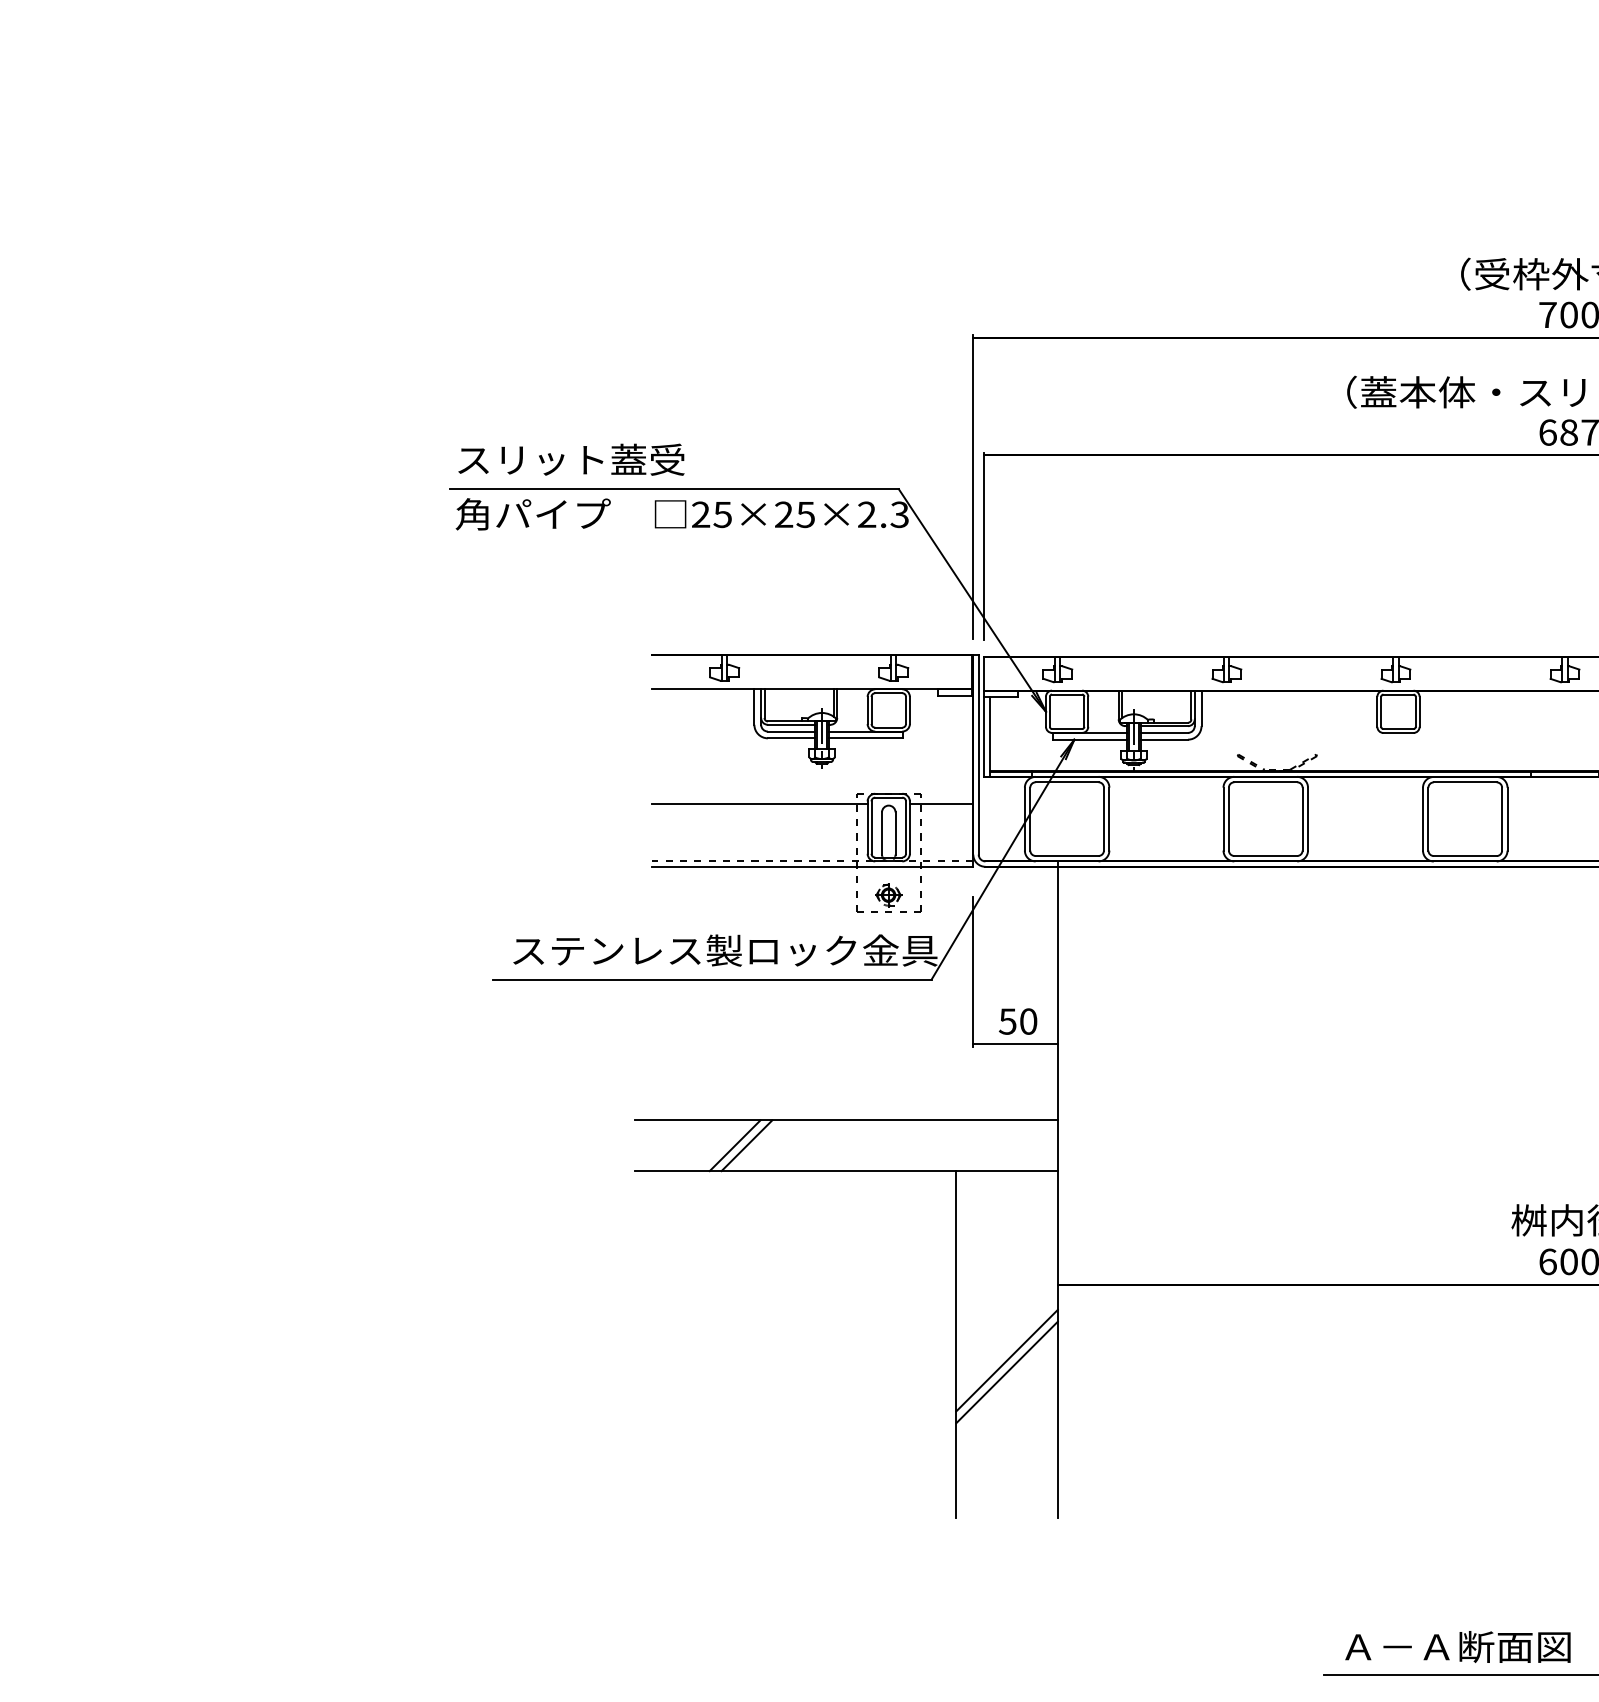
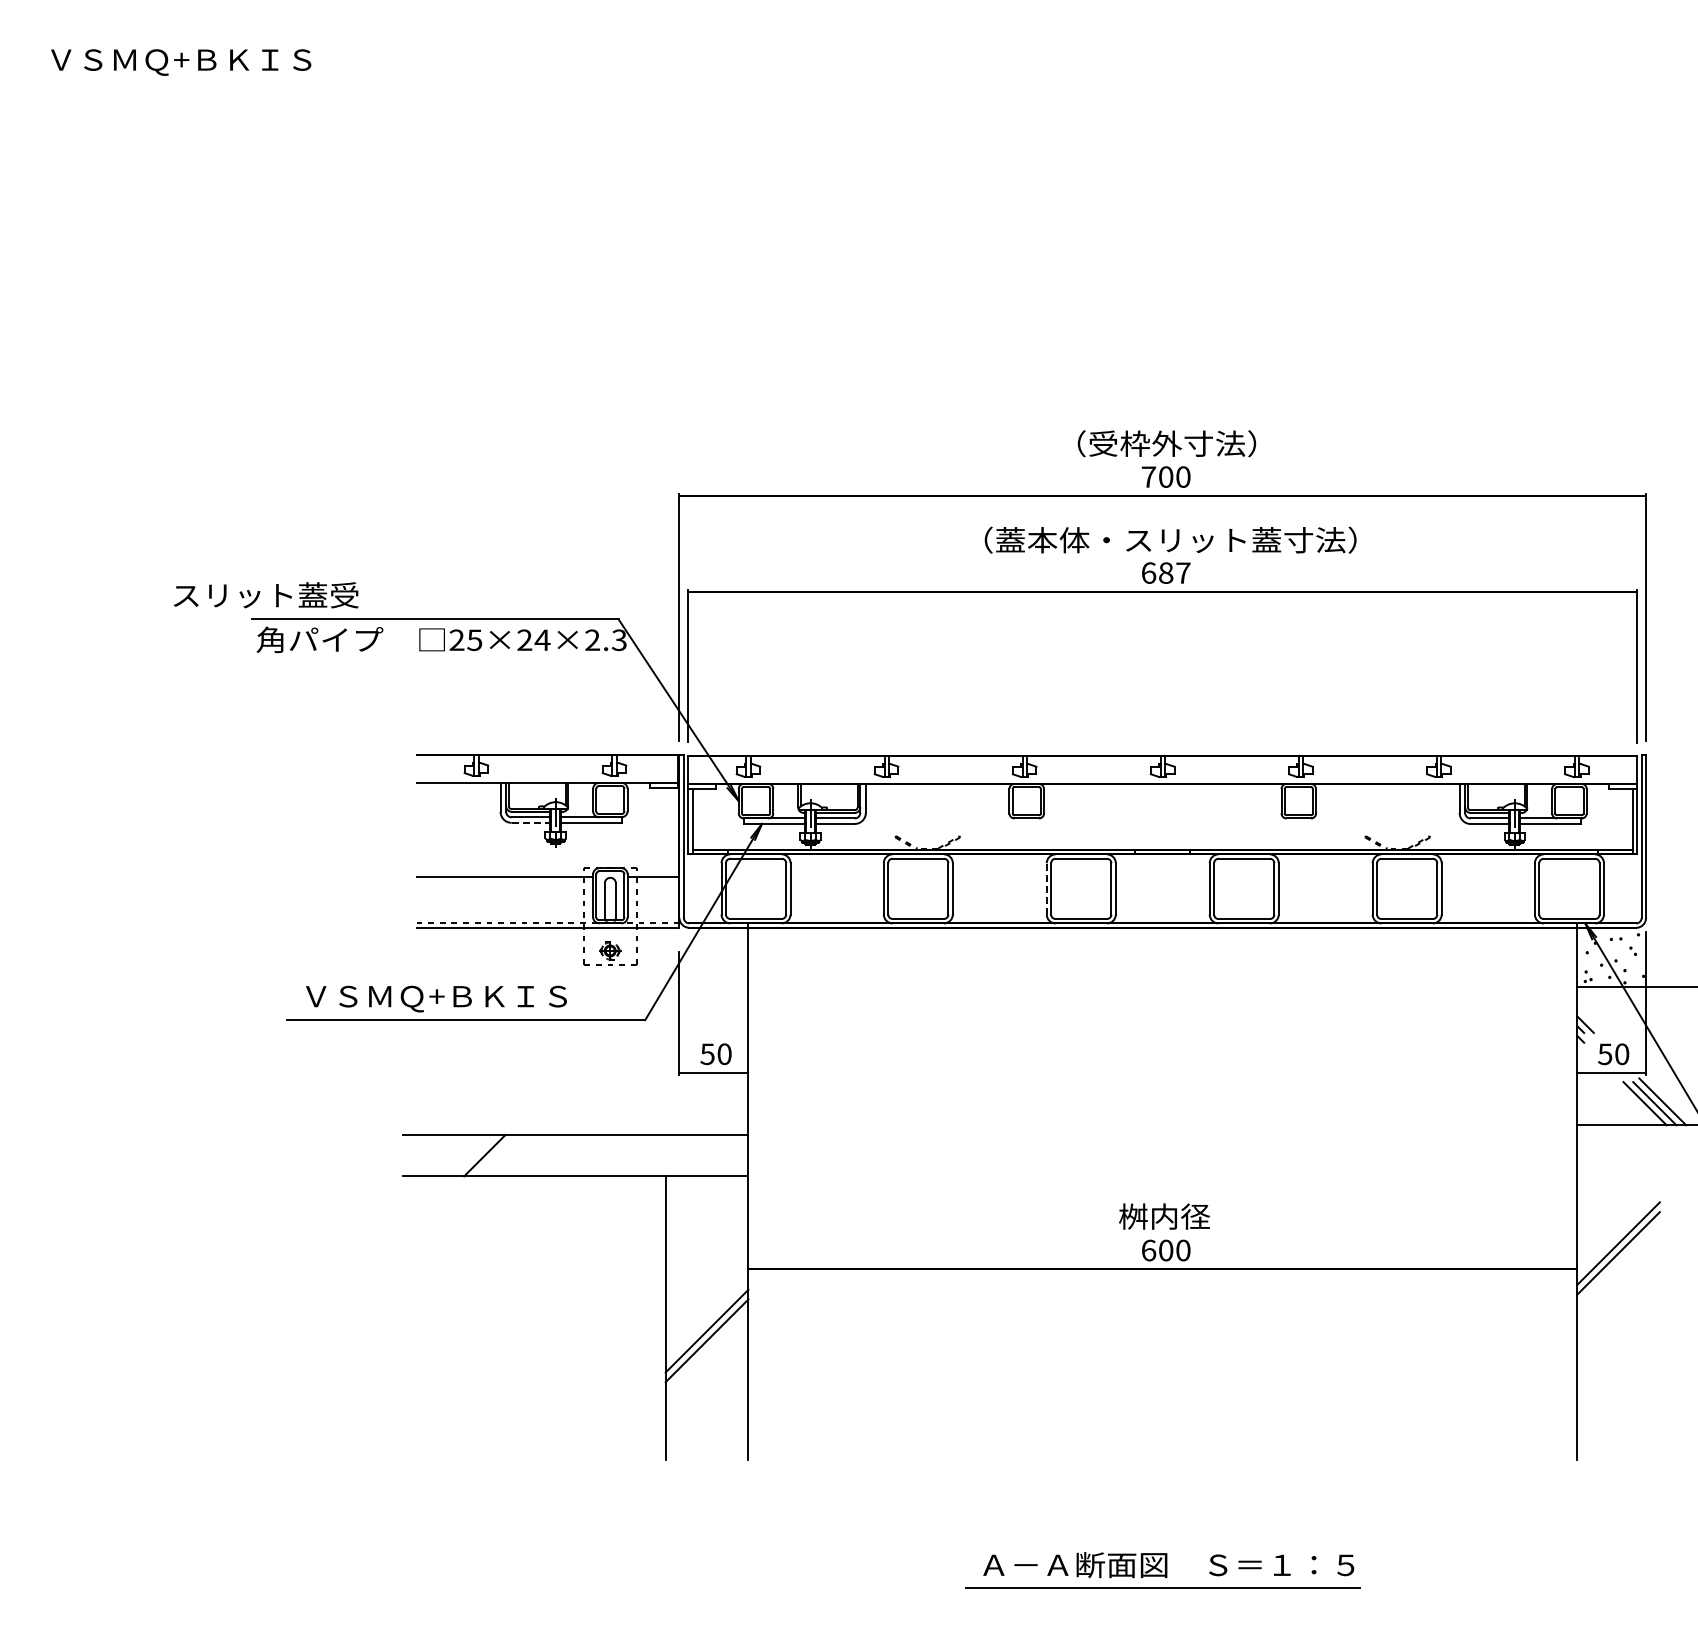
text: (570, 460) -> (265, 595), moved
text: (805, 515) -> (542, 640), 25×25×2.3 -> 25×24×2.3
line: (792, 737) -> (531, 822), solid -> dashed
line: (1422, 818) -> (1046, 888), solid -> dashed
text: (724, 952) -> (476, 997), ステンレス製ロック金具 -> ＶＳＭＱ+ＢＫＩＳ
line: (746, 1145) -> (494, 1155), removed

